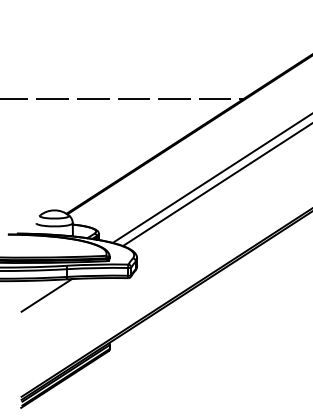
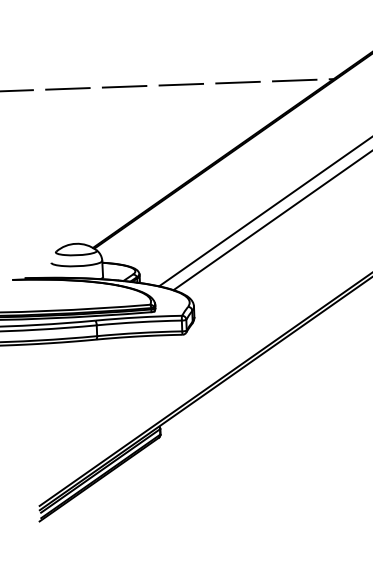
line: (46, 295) -> (69, 363), removed

